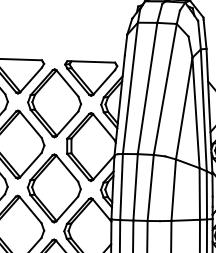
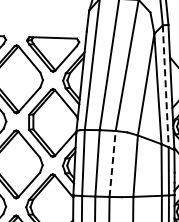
line: (203, 110) -> (165, 86), solid -> dashed
line: (150, 187) -> (112, 163), solid -> dashed

